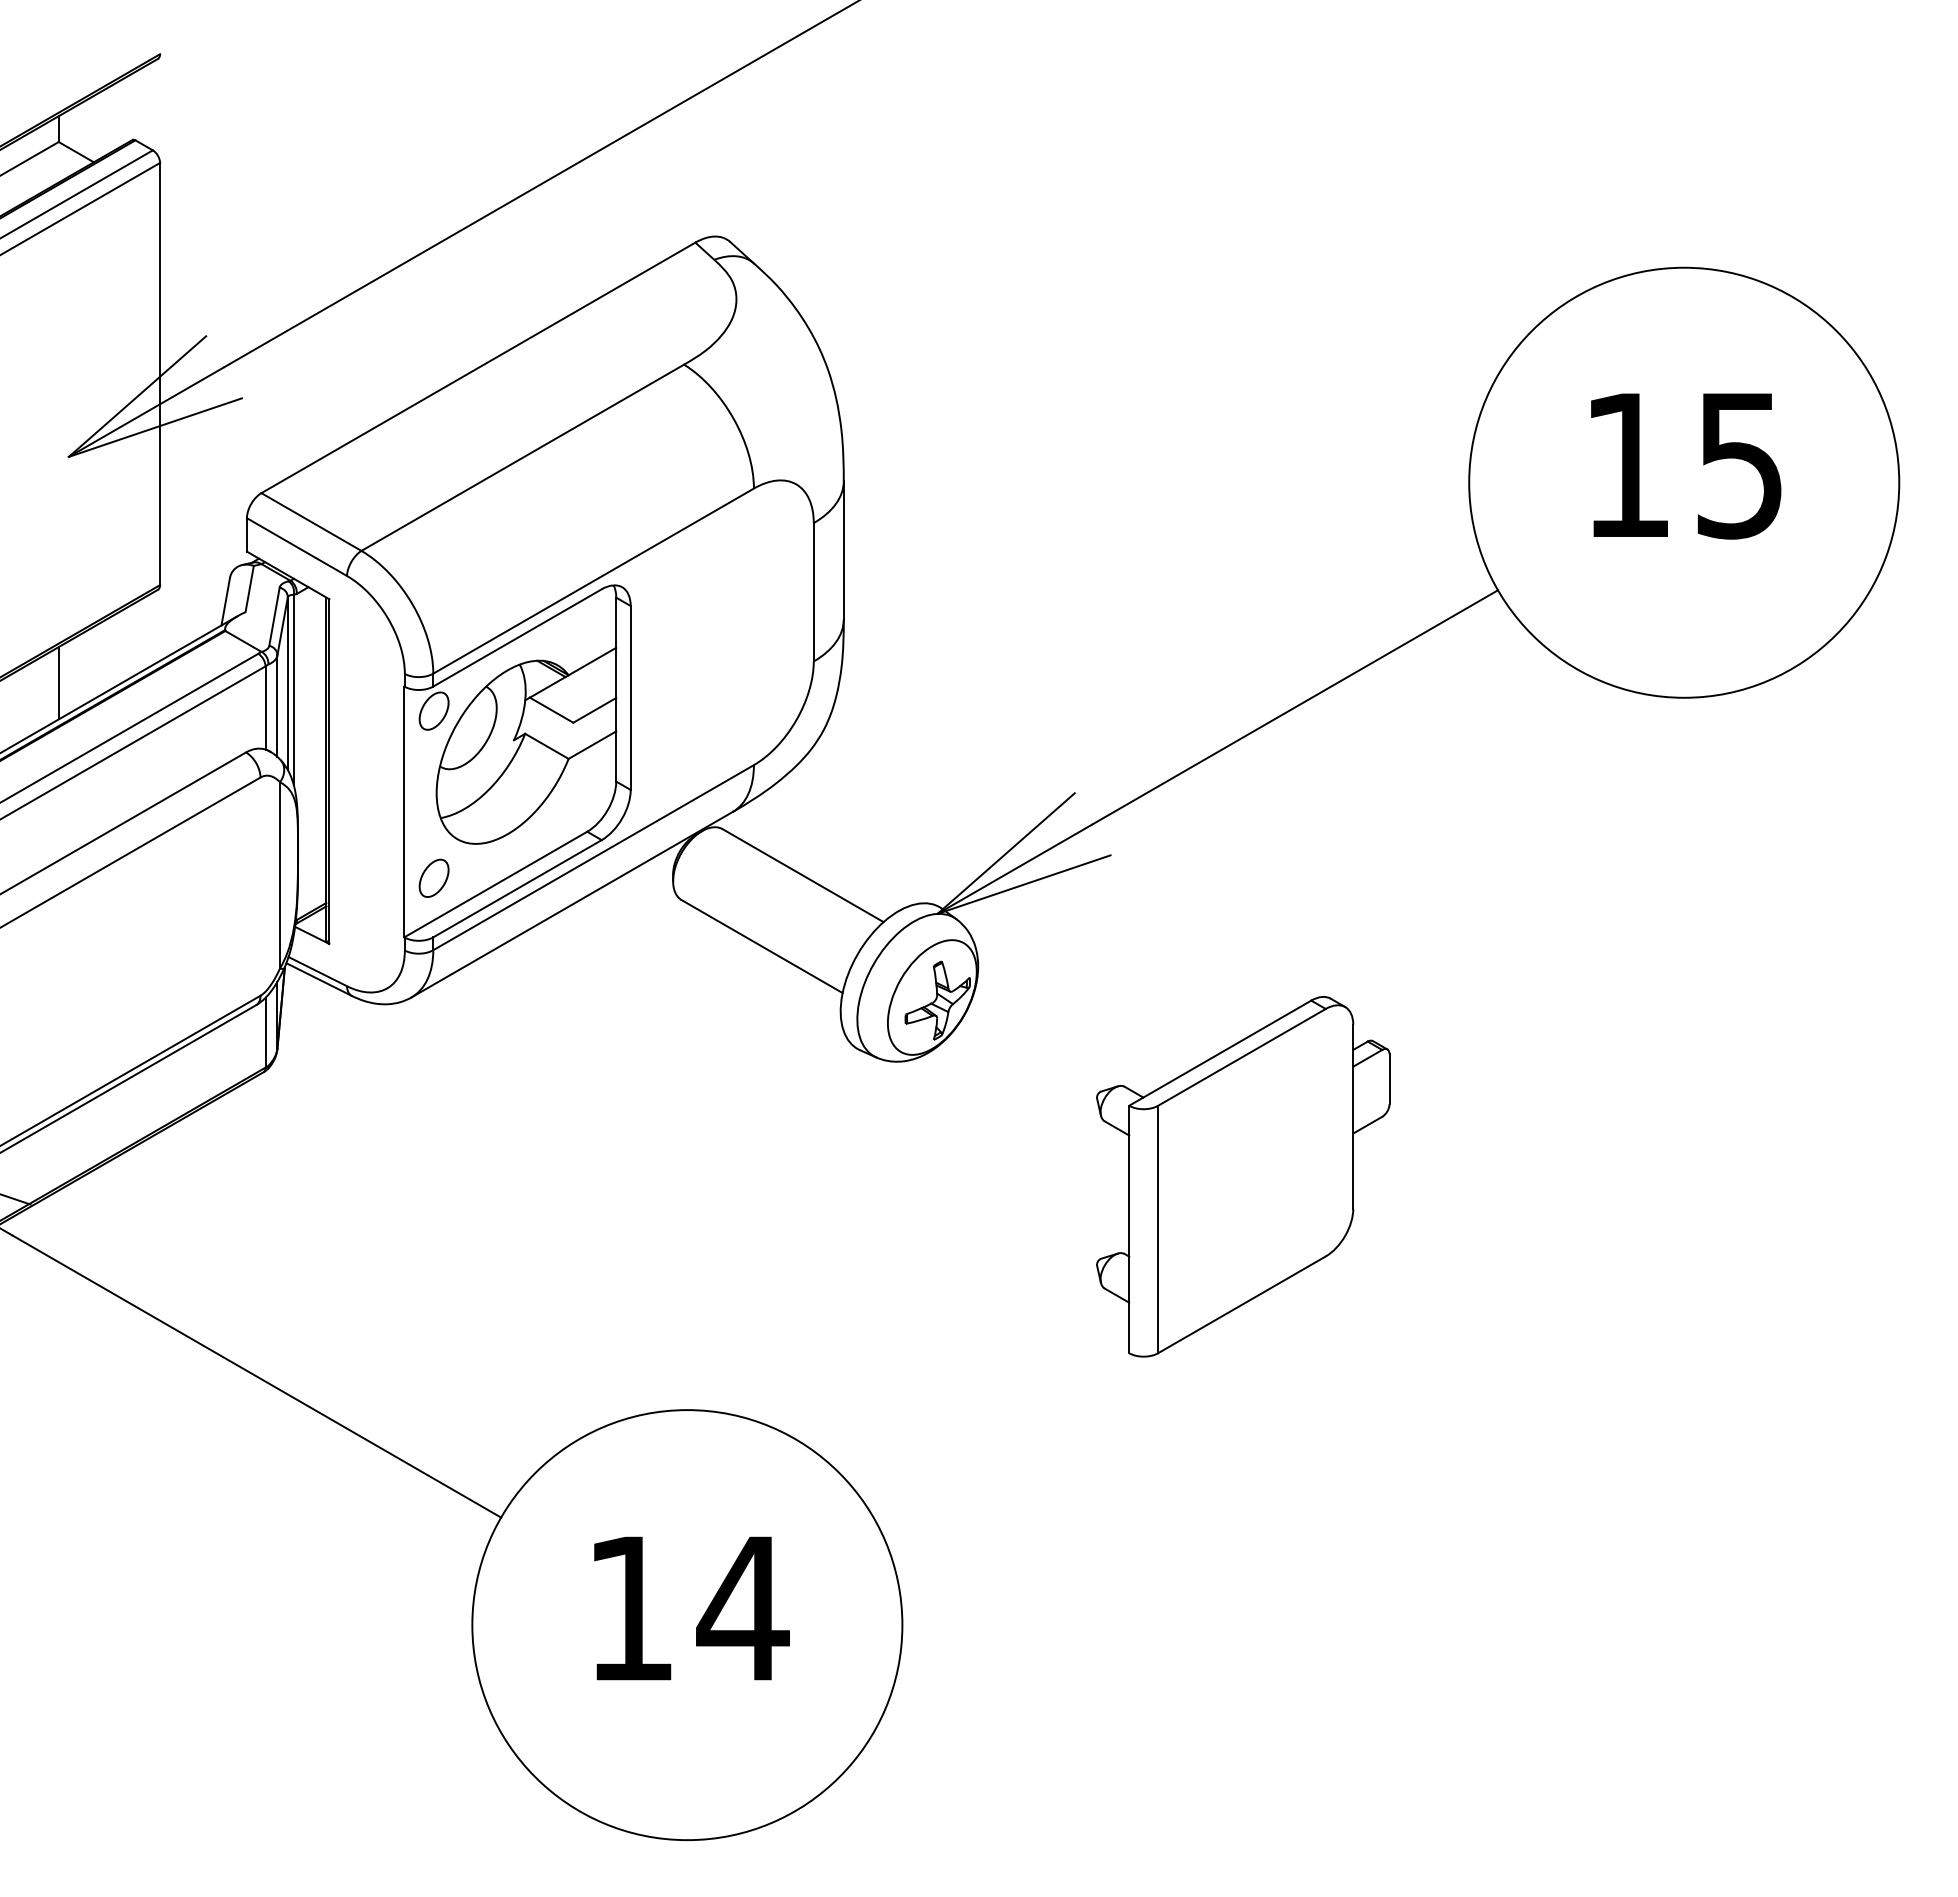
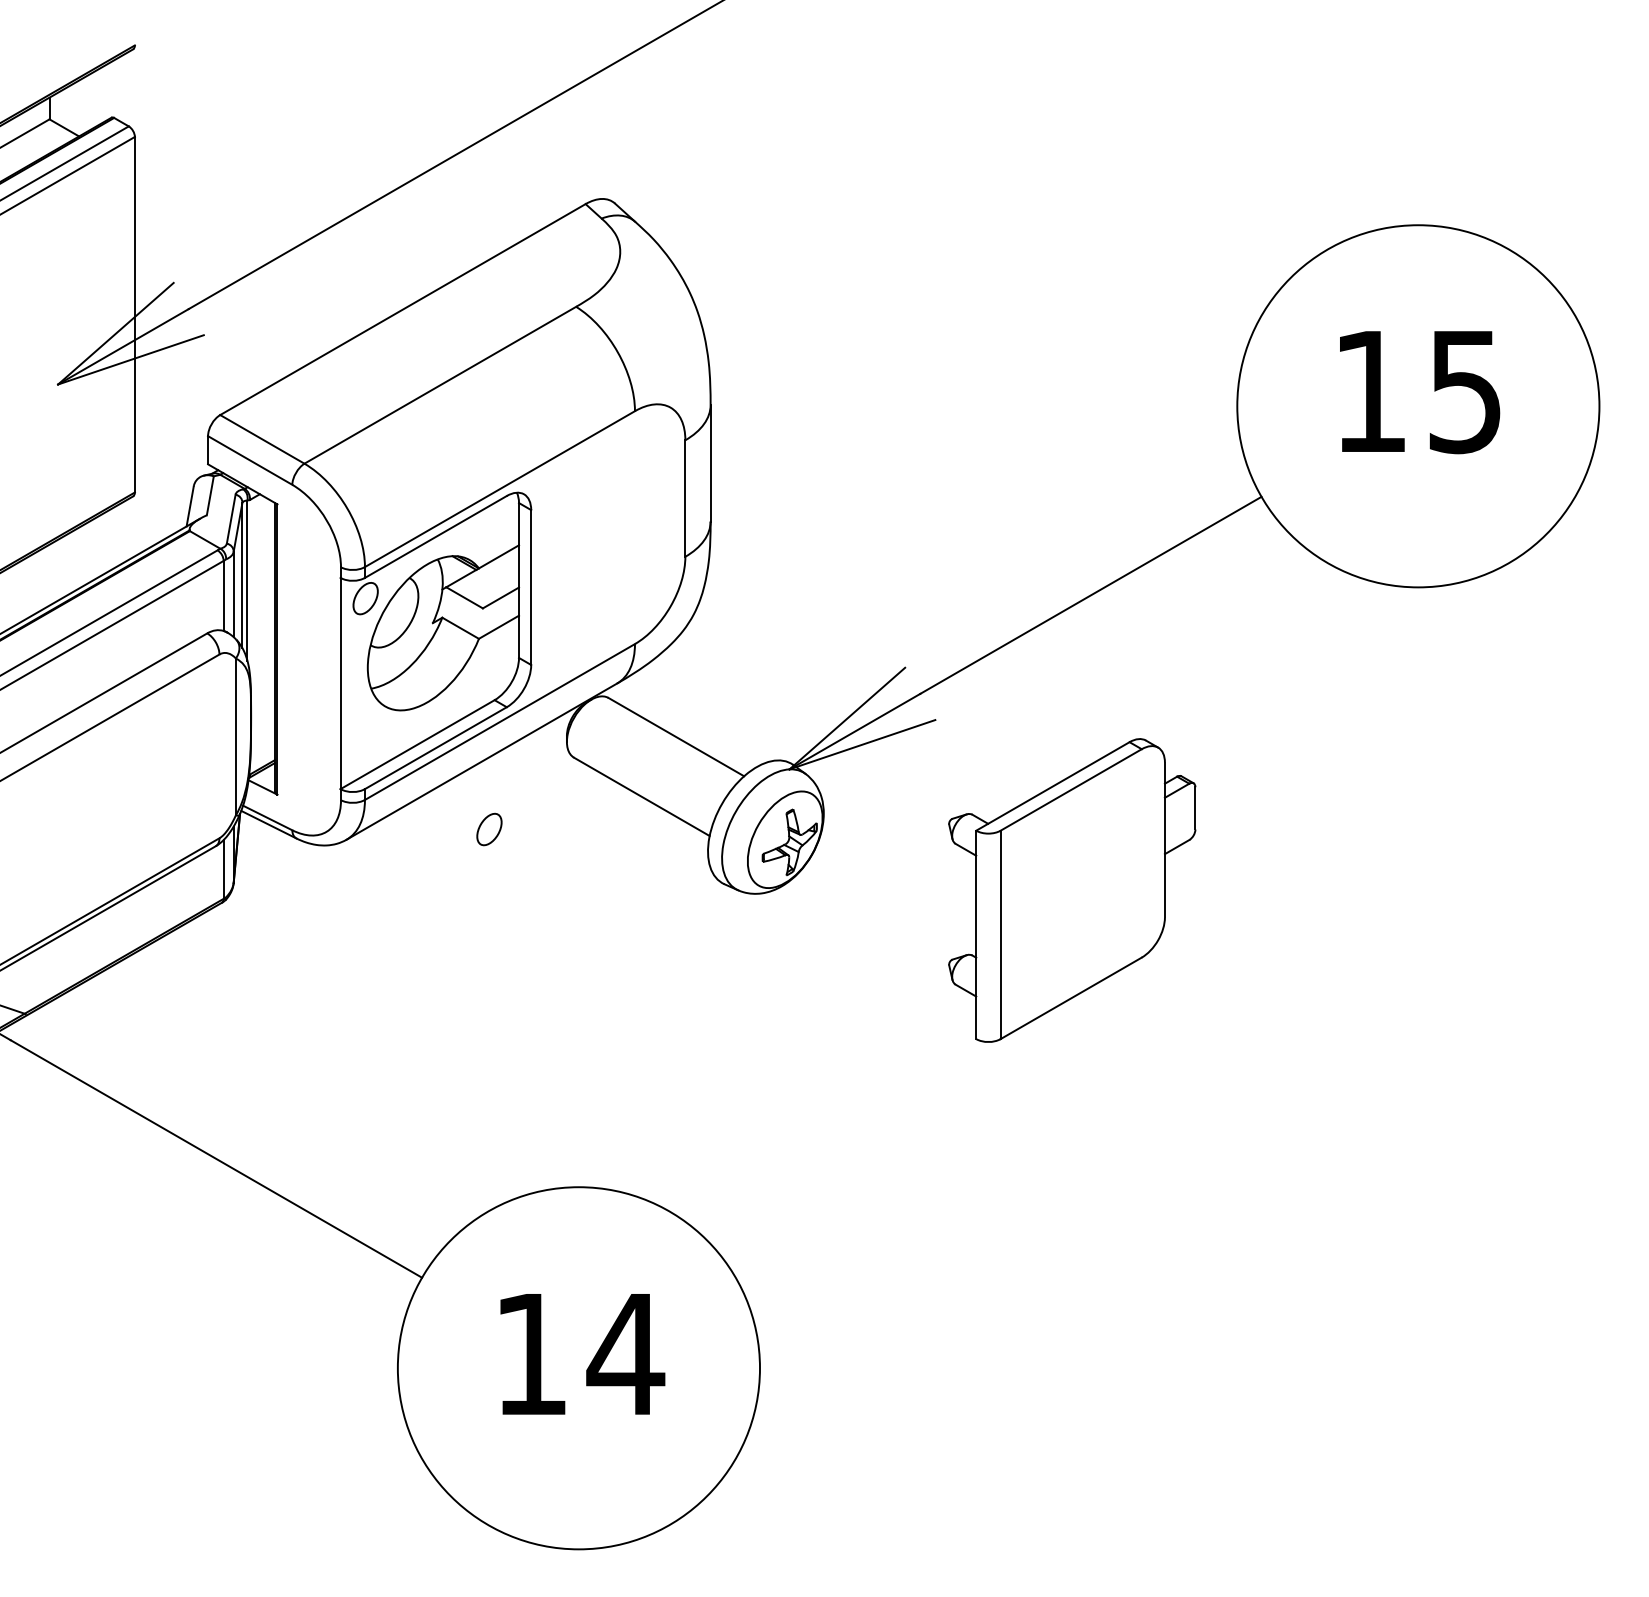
line: (58, 683) -> (49, 575), removed
part: (433, 877) -> (488, 828), moved
part: (1243, 1176) -> (1072, 890), moved

